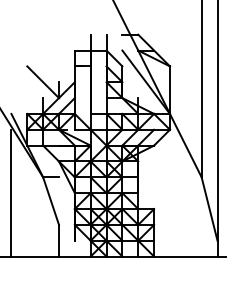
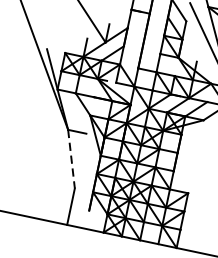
line: (11, 192) -> (28, 139), removed
line: (51, 201) -> (71, 159), solid -> dashed

